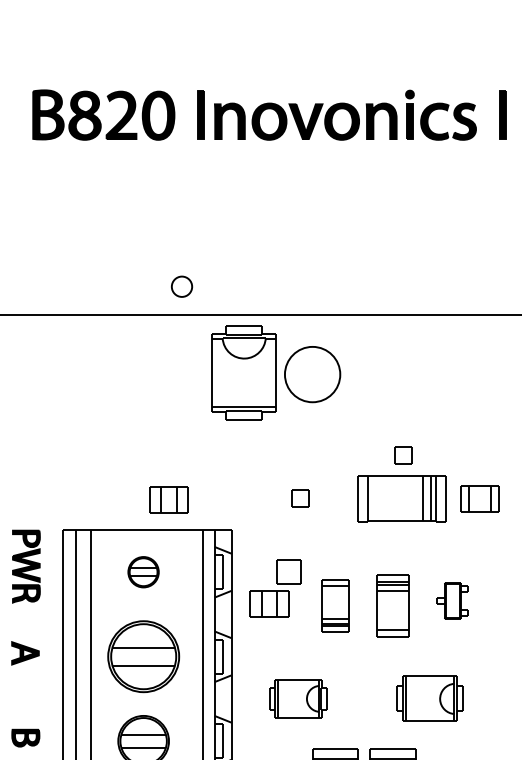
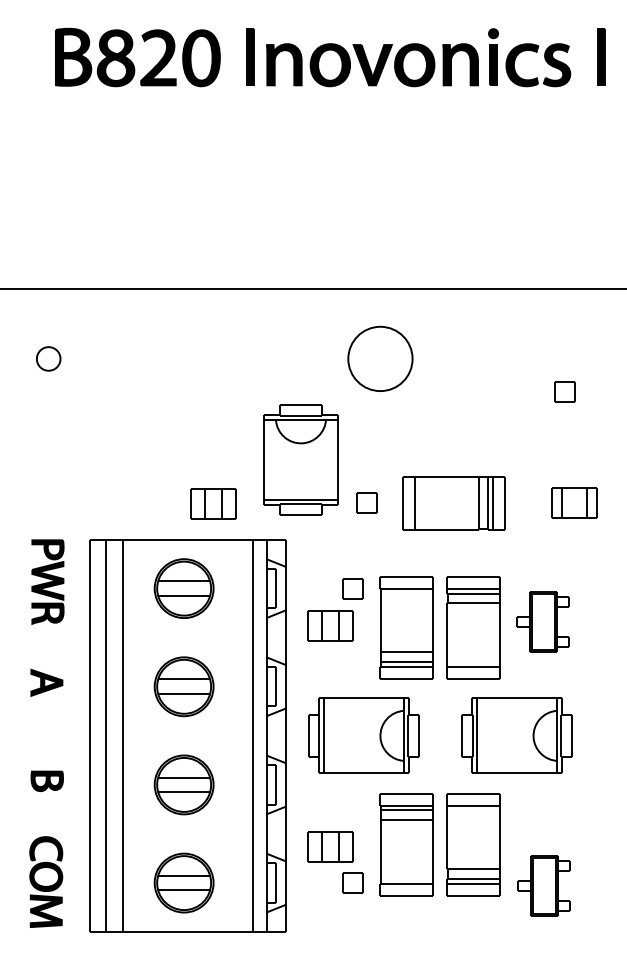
part: (181, 286) -> (48, 358), moved
part: (243, 372) -> (300, 459), moved
part: (403, 455) -> (564, 391), moved
part: (401, 498) -> (453, 503), moved
part: (143, 572) -> (183, 588), size x1.67
part: (288, 572) -> (352, 588), size x0.71
part: (452, 600) -> (542, 621), size x1.43
part: (335, 605) -> (406, 627), size x1.67
part: (392, 605) -> (473, 627), size x1.43
part: (143, 656) -> (183, 686), size x0.71
part: (298, 698) -> (363, 735), size x1.67
part: (429, 698) -> (516, 735), size x1.43

